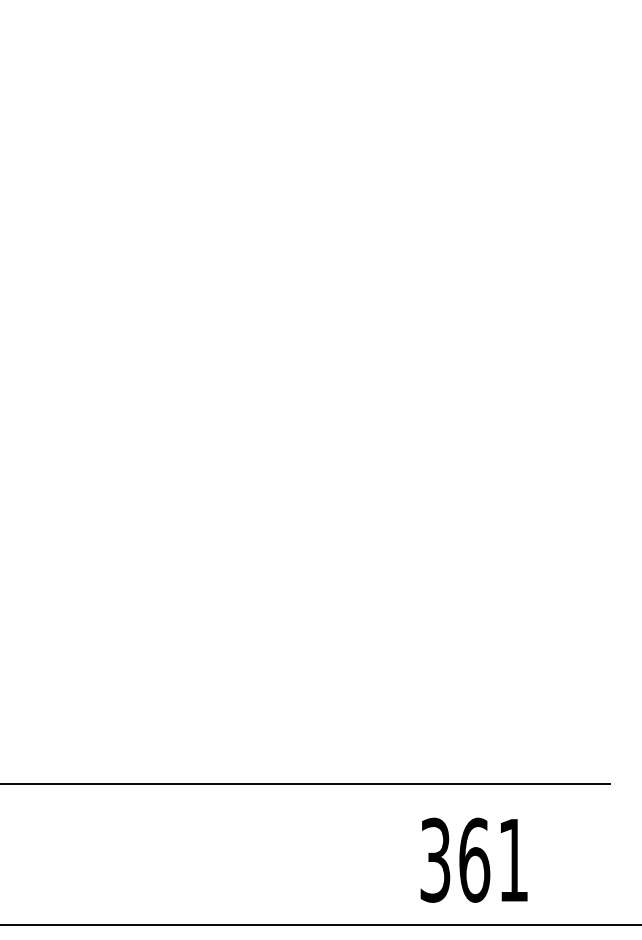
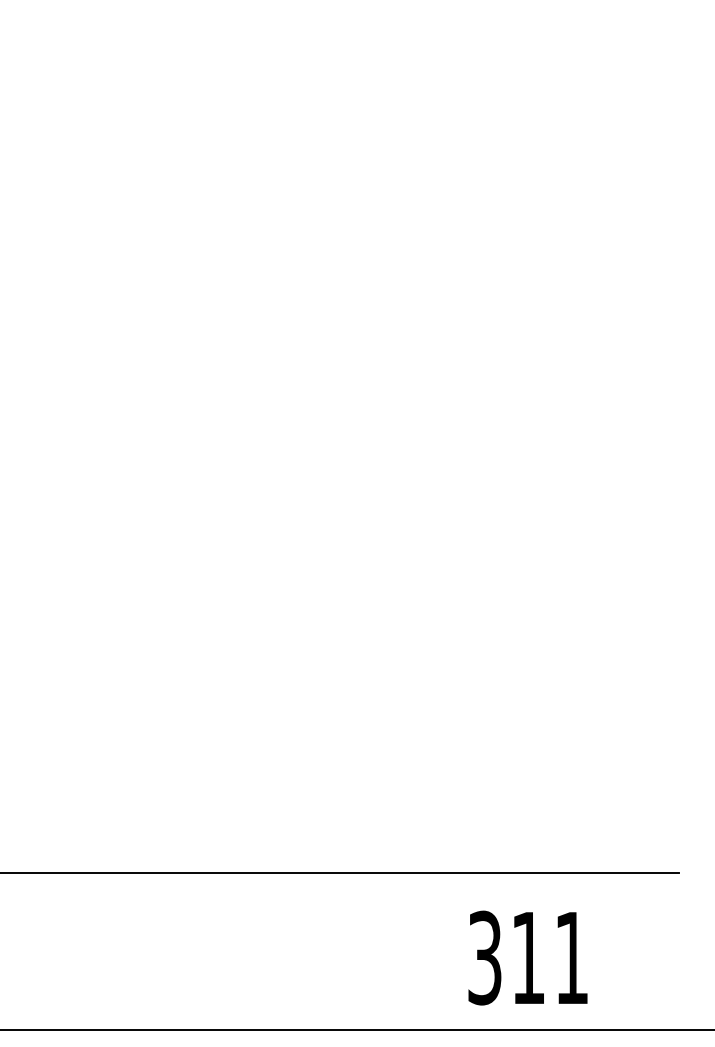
text: (474, 859) -> (528, 957), 361 -> 311

